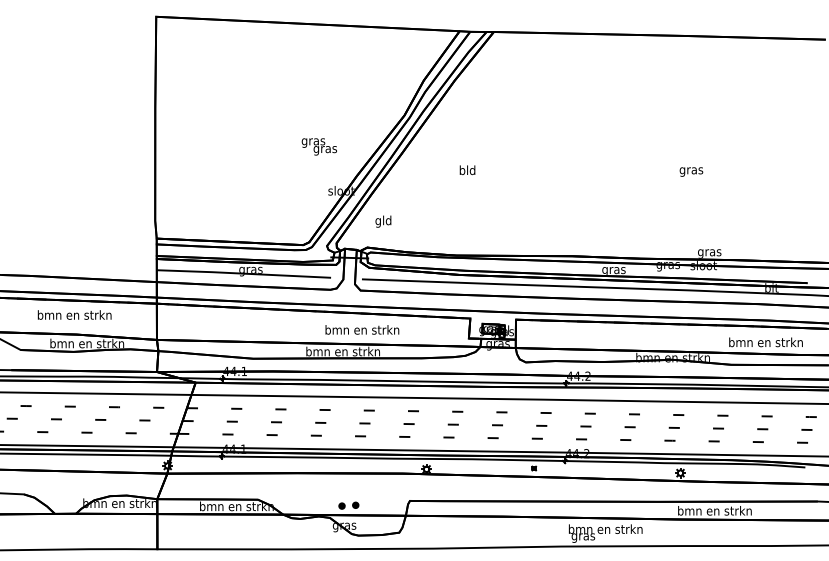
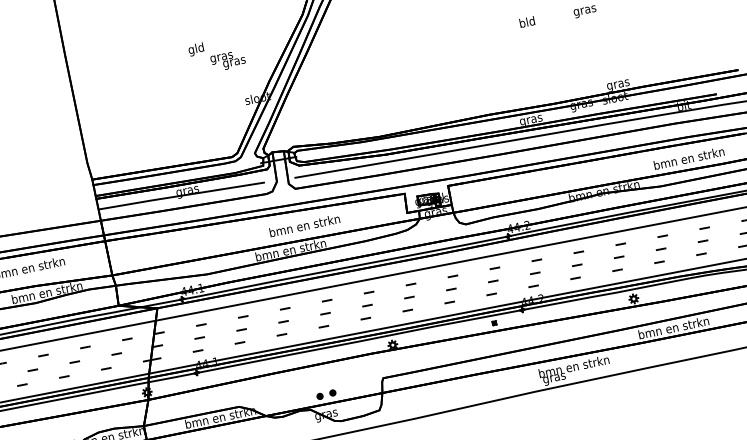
text: (467, 170) -> (527, 22), moved
text: (383, 221) -> (196, 49), moved

